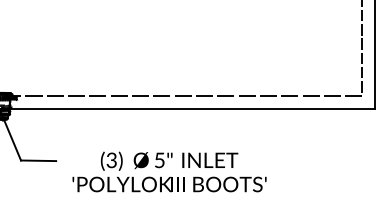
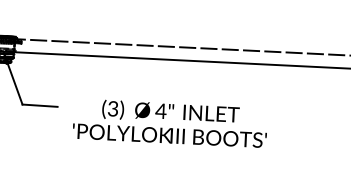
text: (159, 160) -> (160, 111), 5" -> 4"

